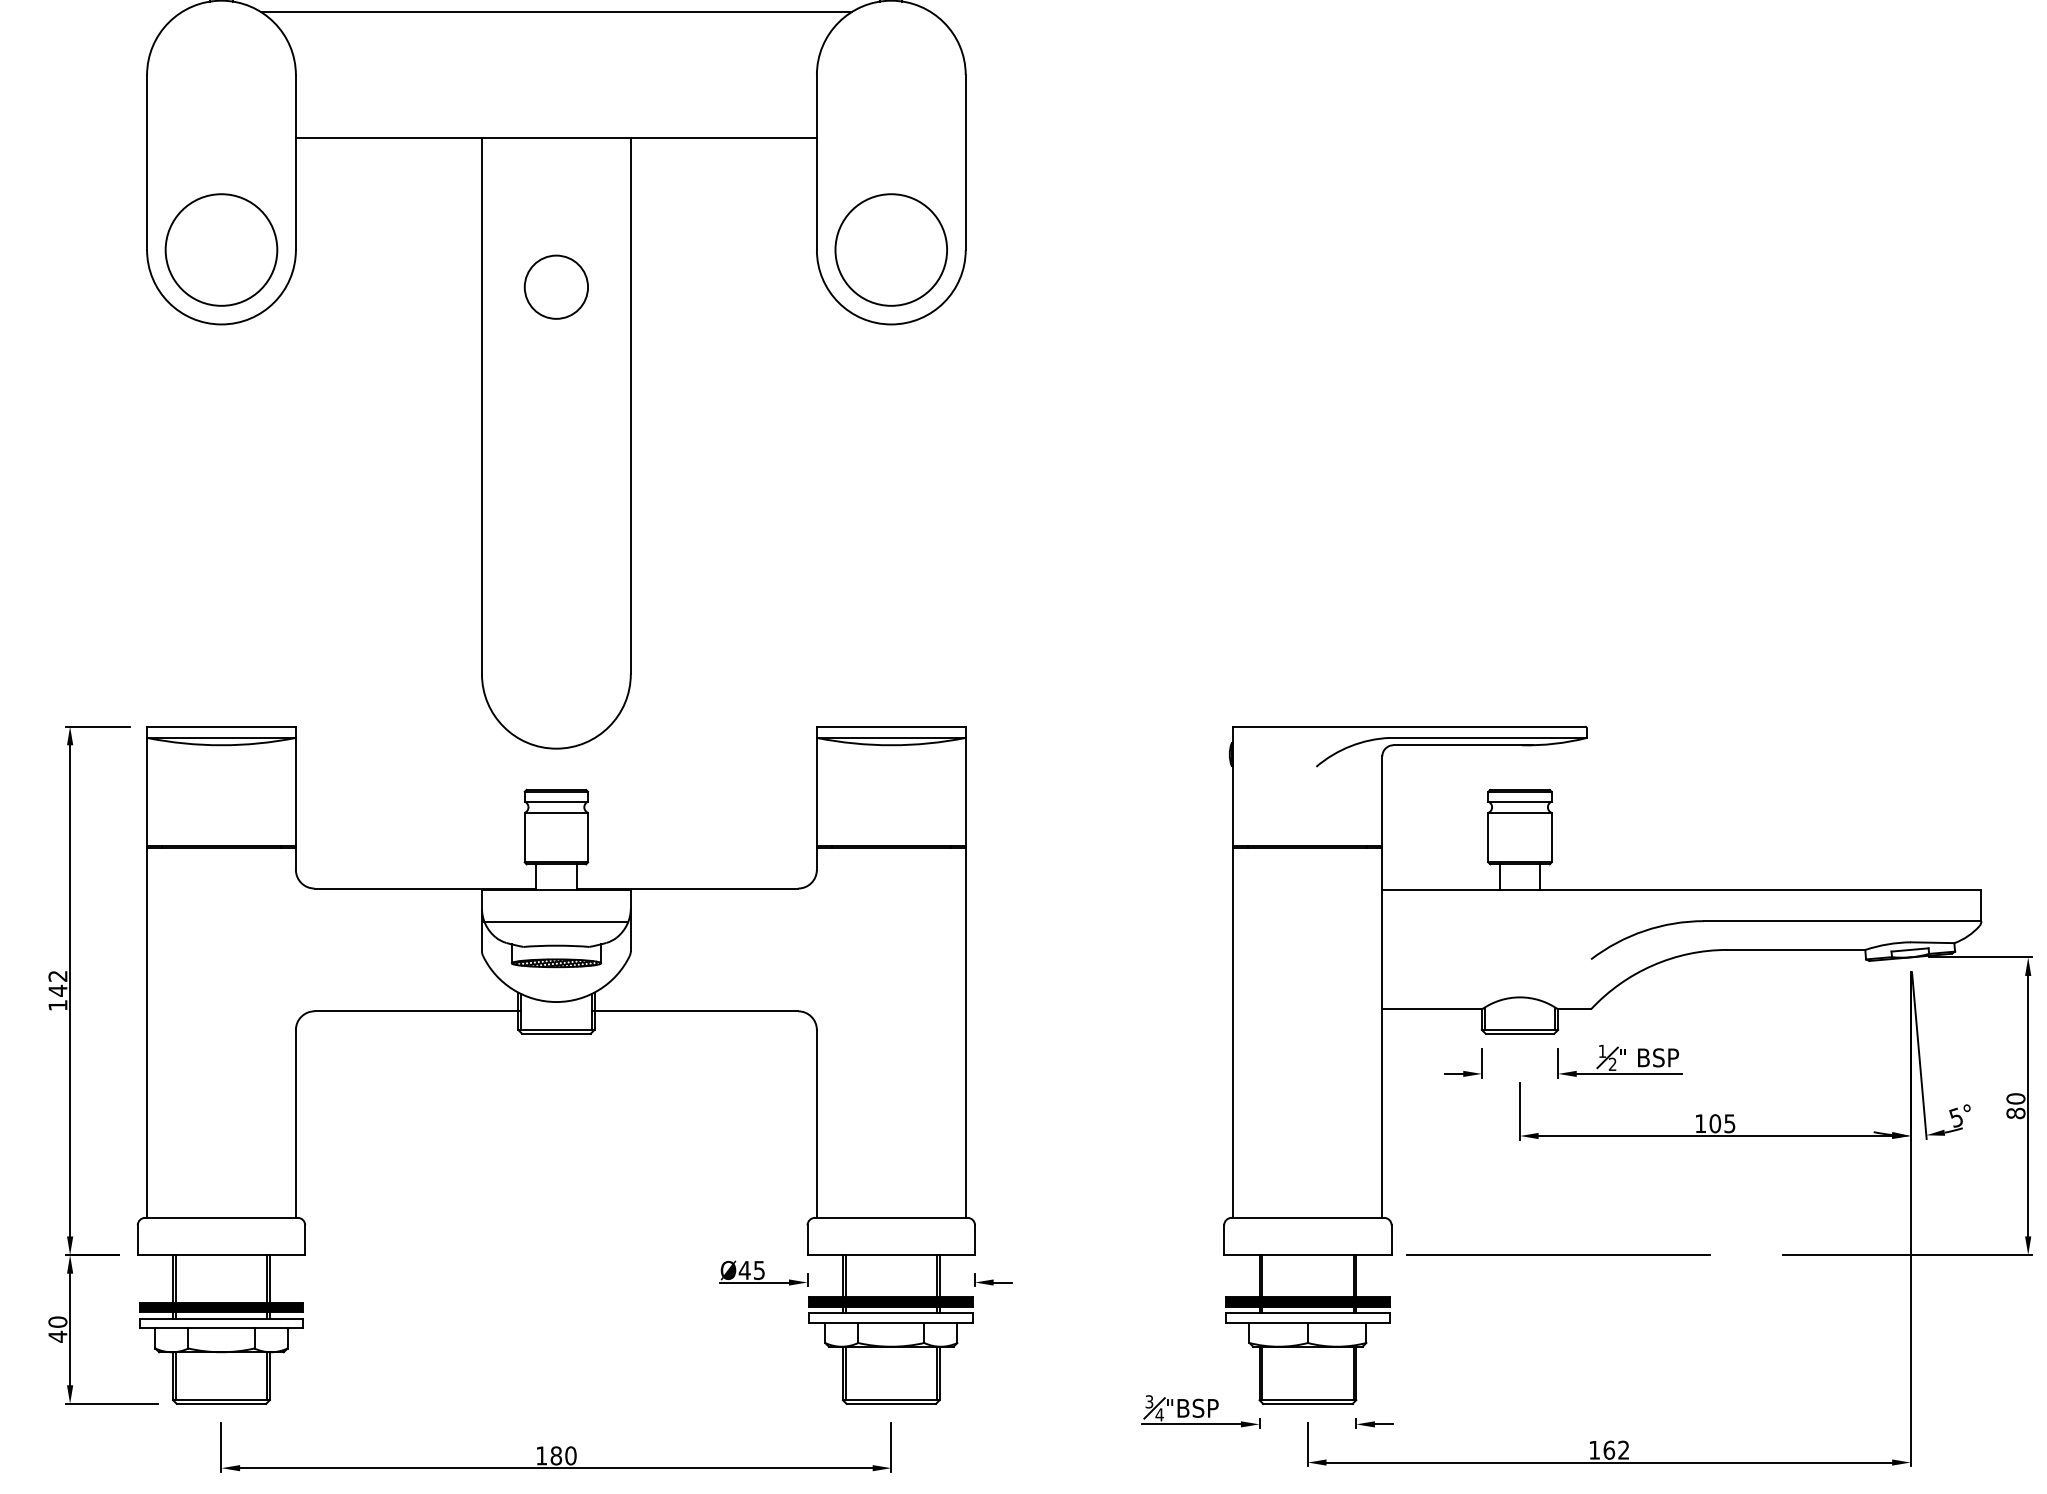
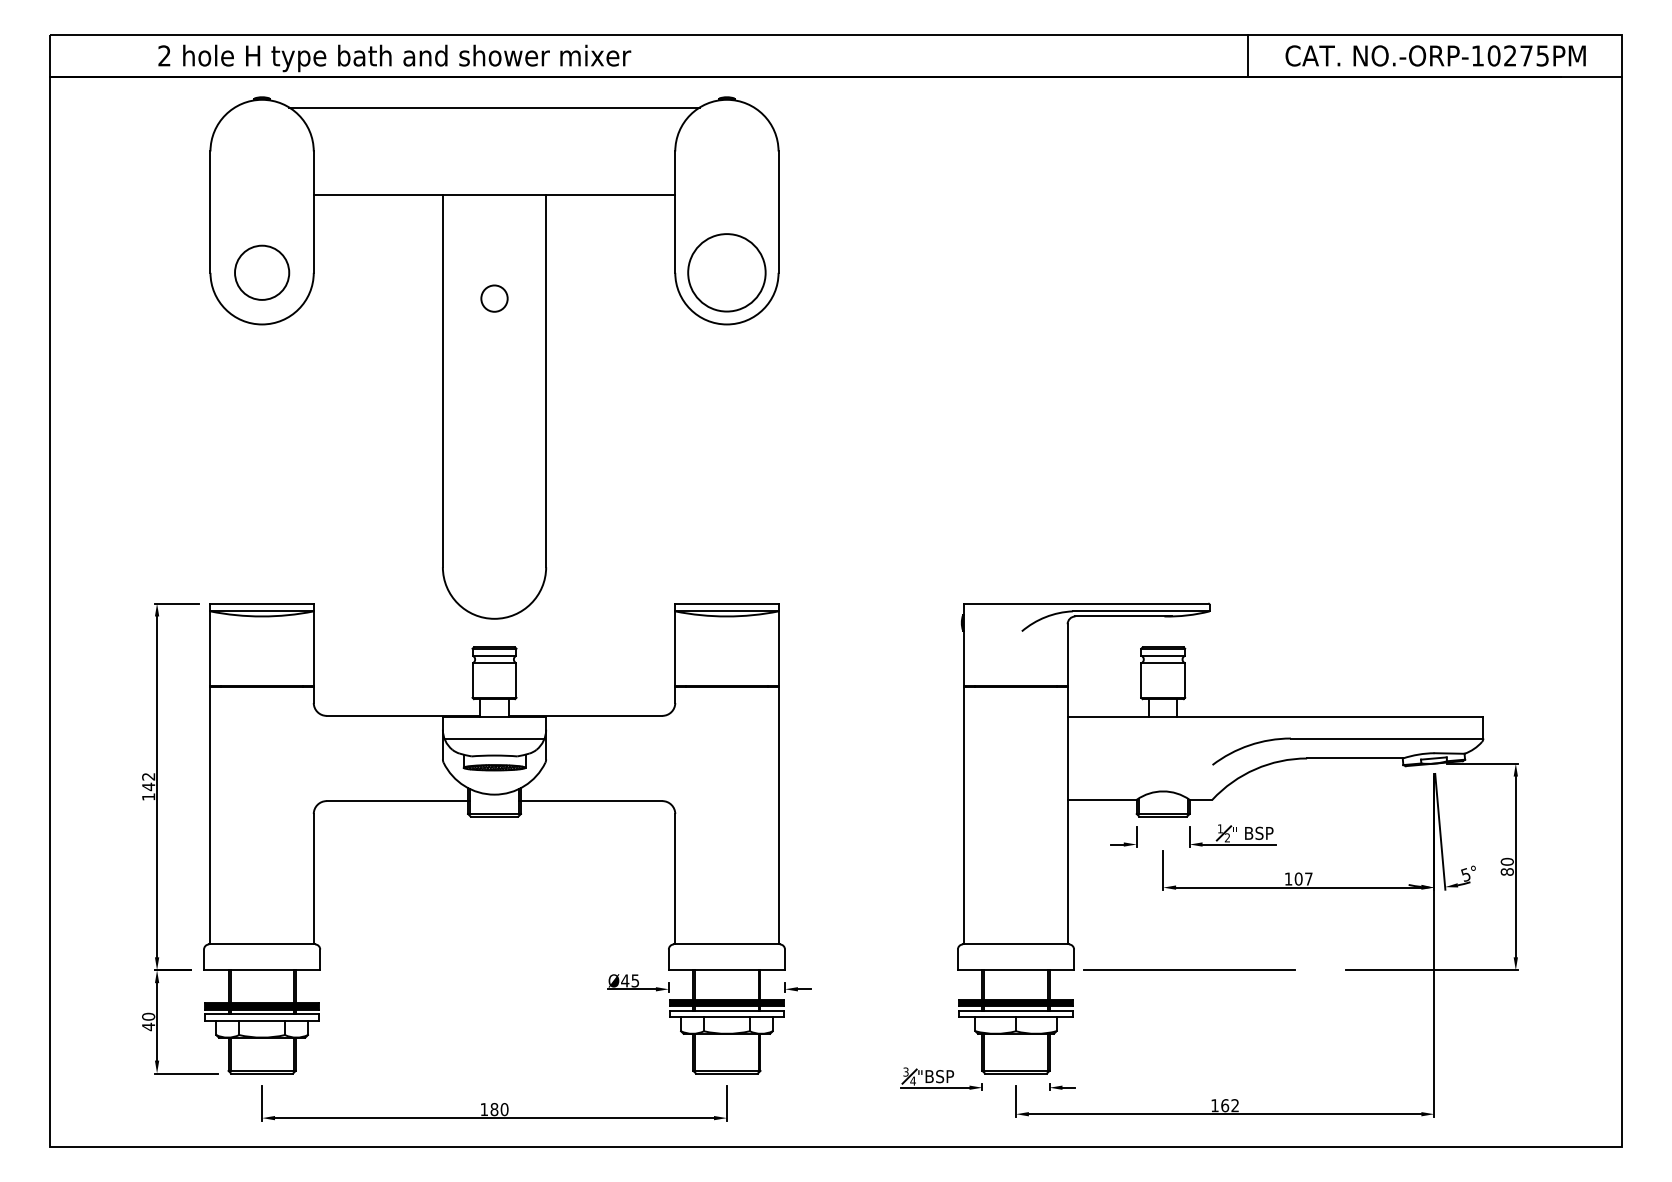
circle: (220, 249) -> (261, 272), size x0.7
circle: (556, 287) -> (494, 298), size x0.6
text: (1729, 1122) -> (1308, 878), 105 -> 107

